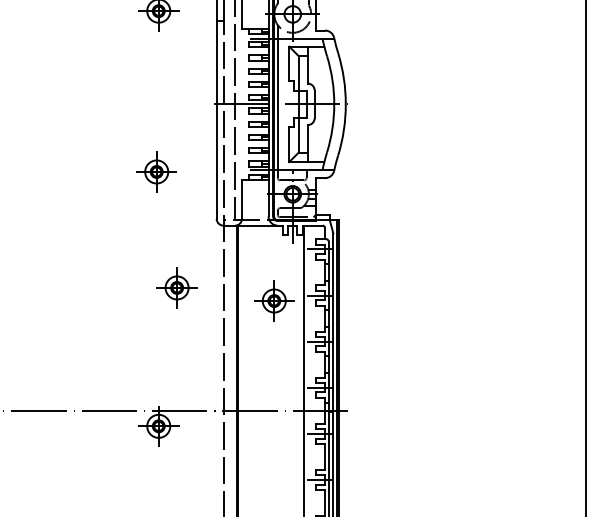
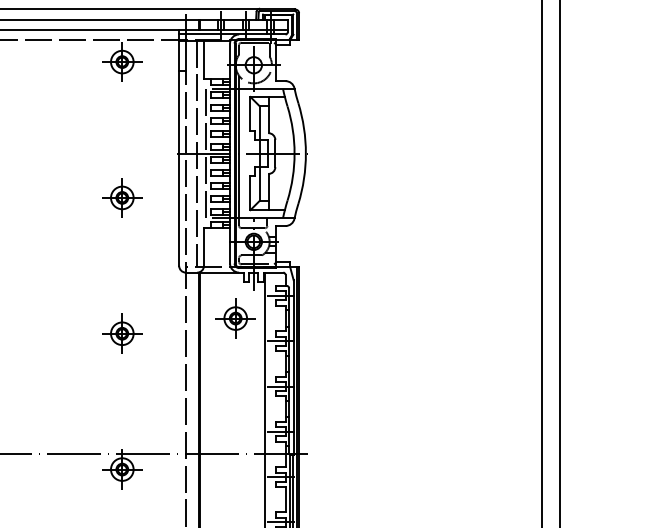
line: (244, 104) -> (206, 153), added
part: (156, 171) -> (122, 197), moved
part: (177, 287) -> (122, 333), moved
part: (274, 300) -> (235, 318), moved

